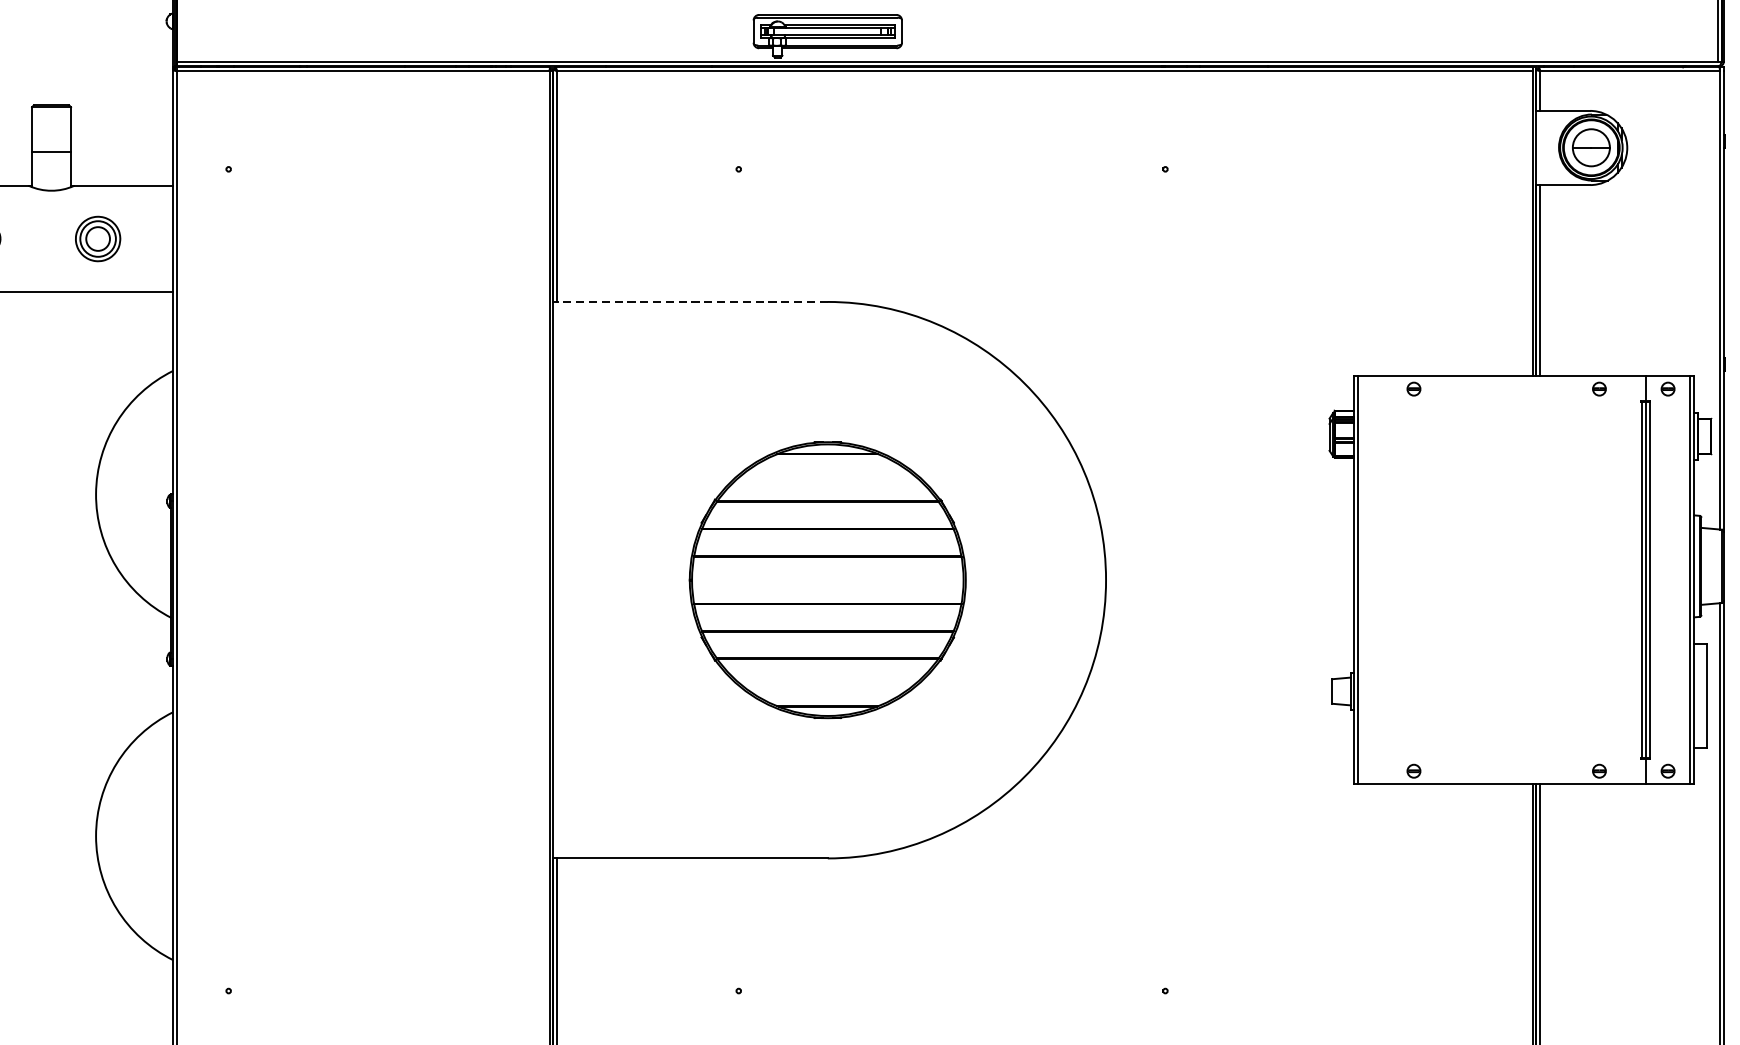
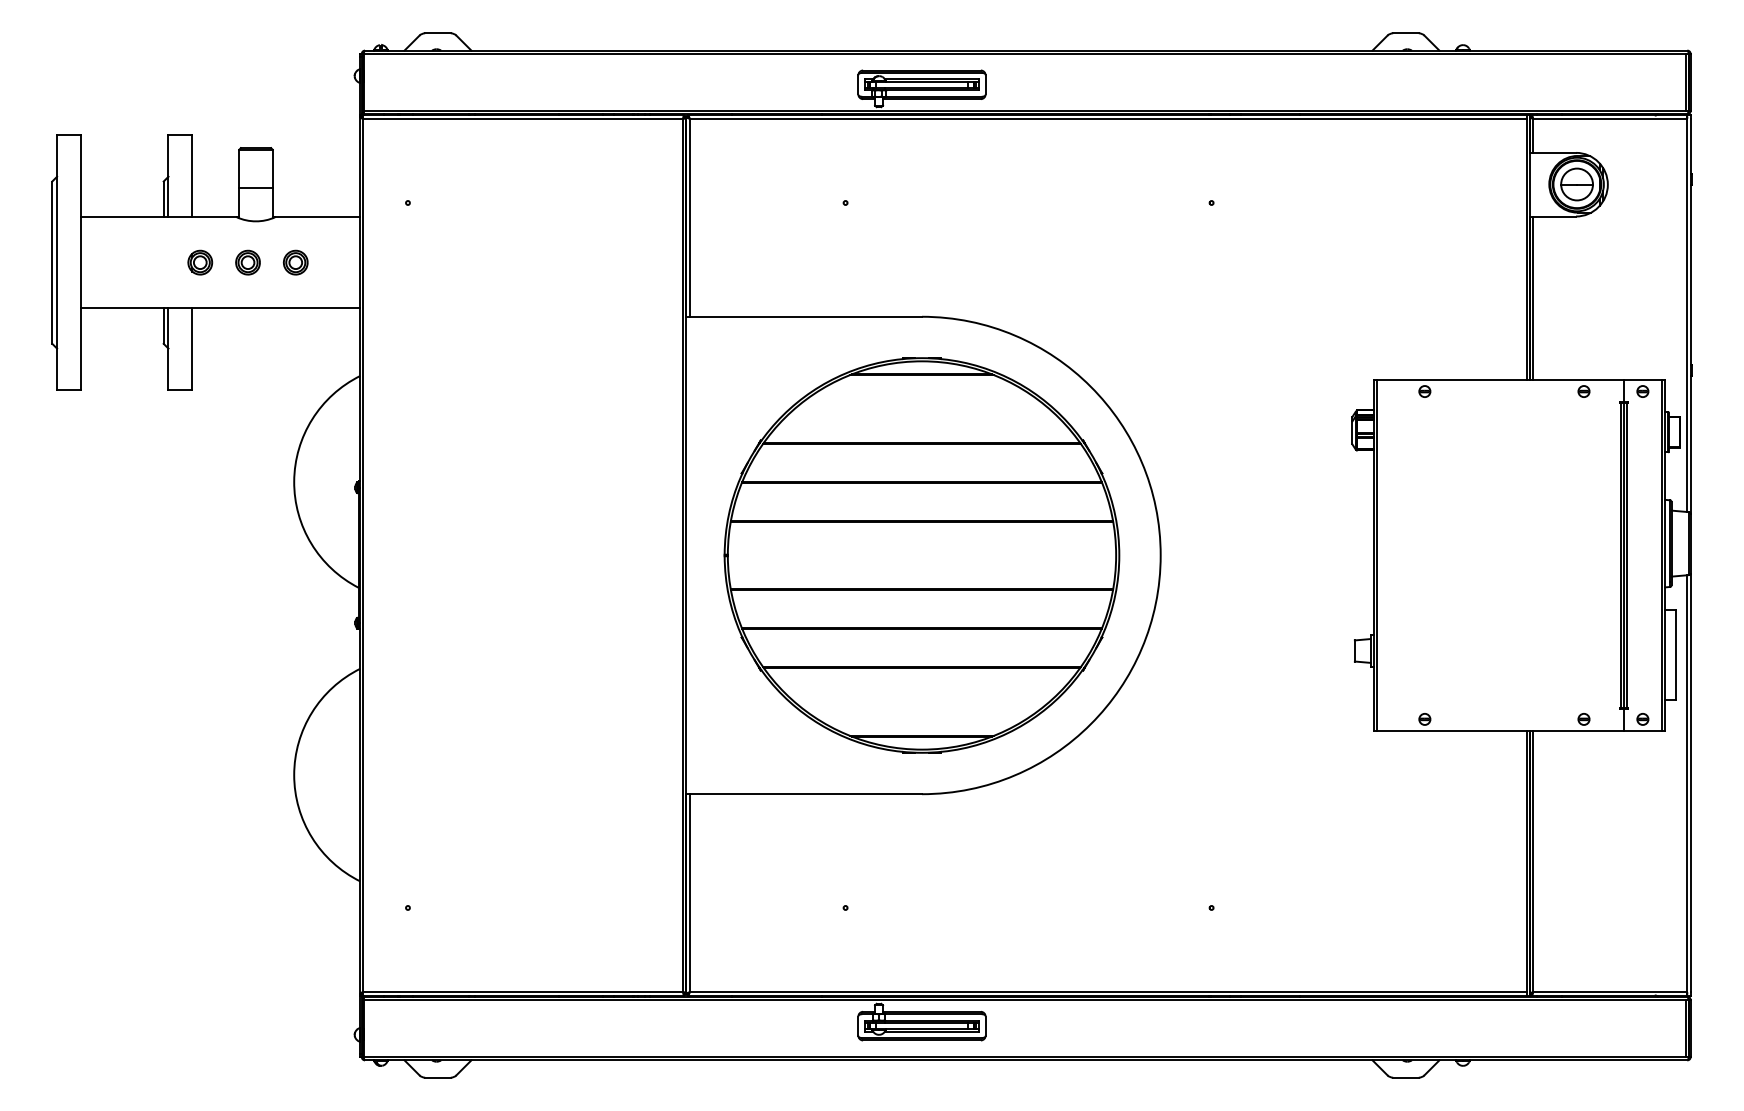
part: (41, 238) -> (247, 262), added
part: (97, 238) -> (295, 262), size x0.62
line: (692, 301) -> (805, 316), dashed -> solid
part: (827, 580) -> (921, 555), size x1.67

